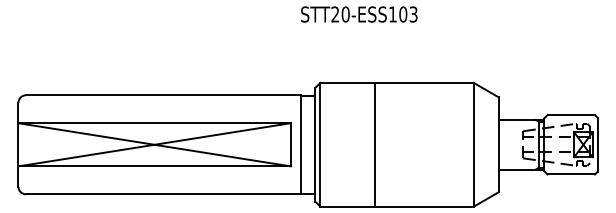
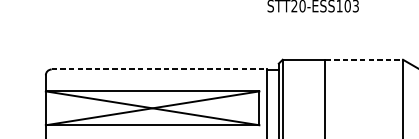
line: (424, 82) -> (364, 59), solid -> dashed
line: (163, 95) -> (159, 69), solid -> dashed

